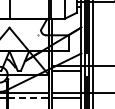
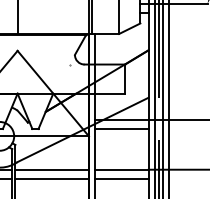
line: (29, 98) -> (53, 179), dashed -> solid

